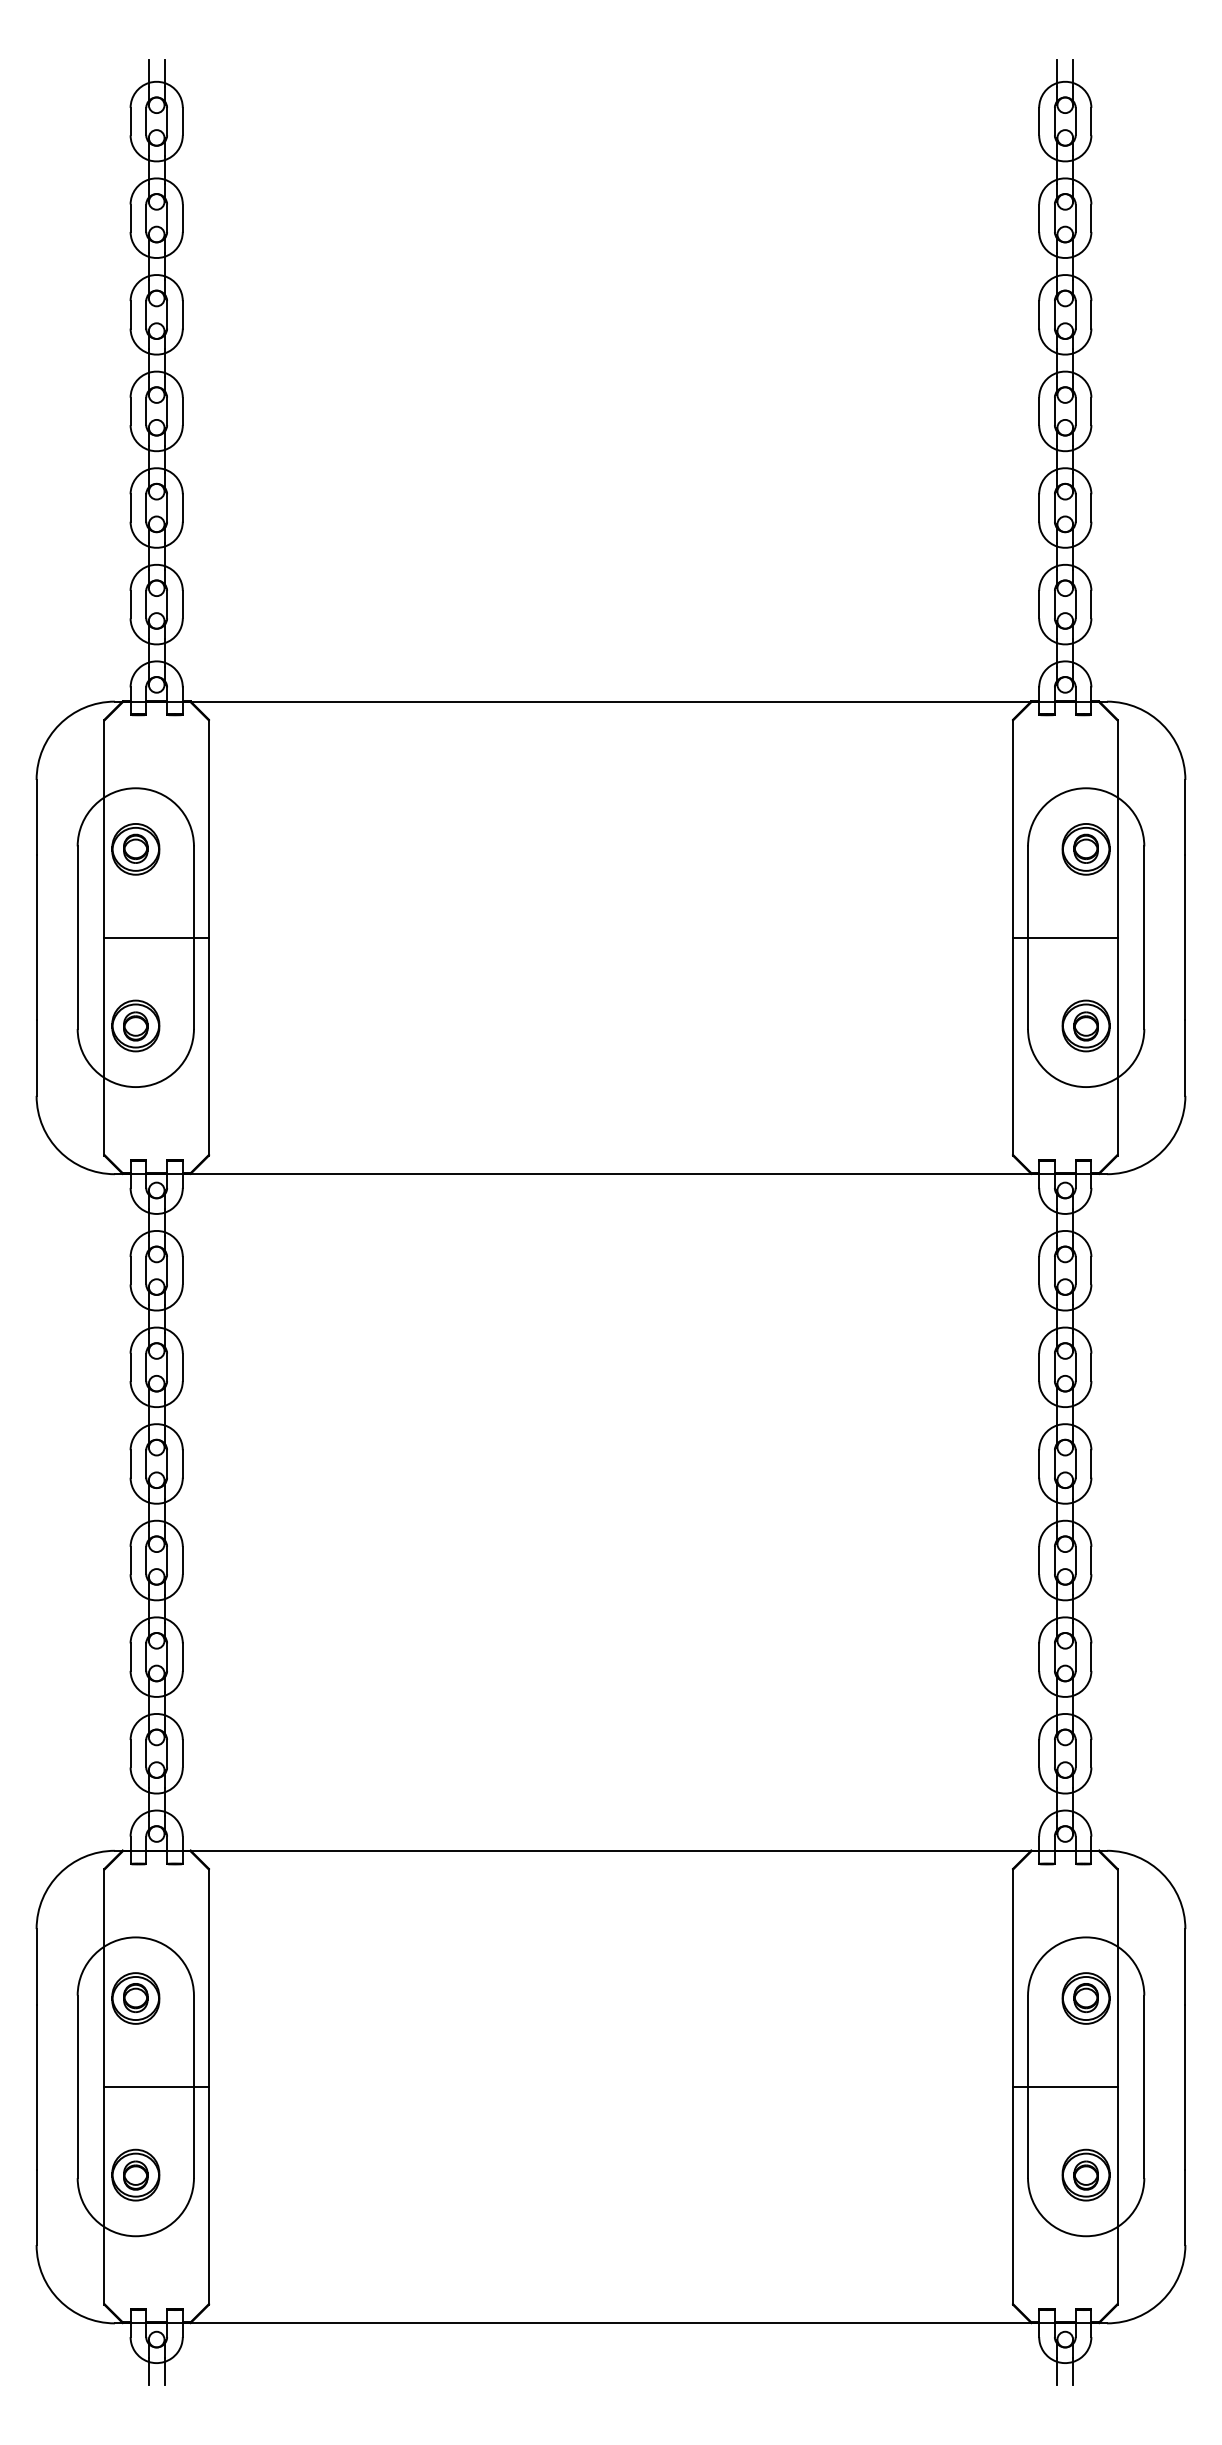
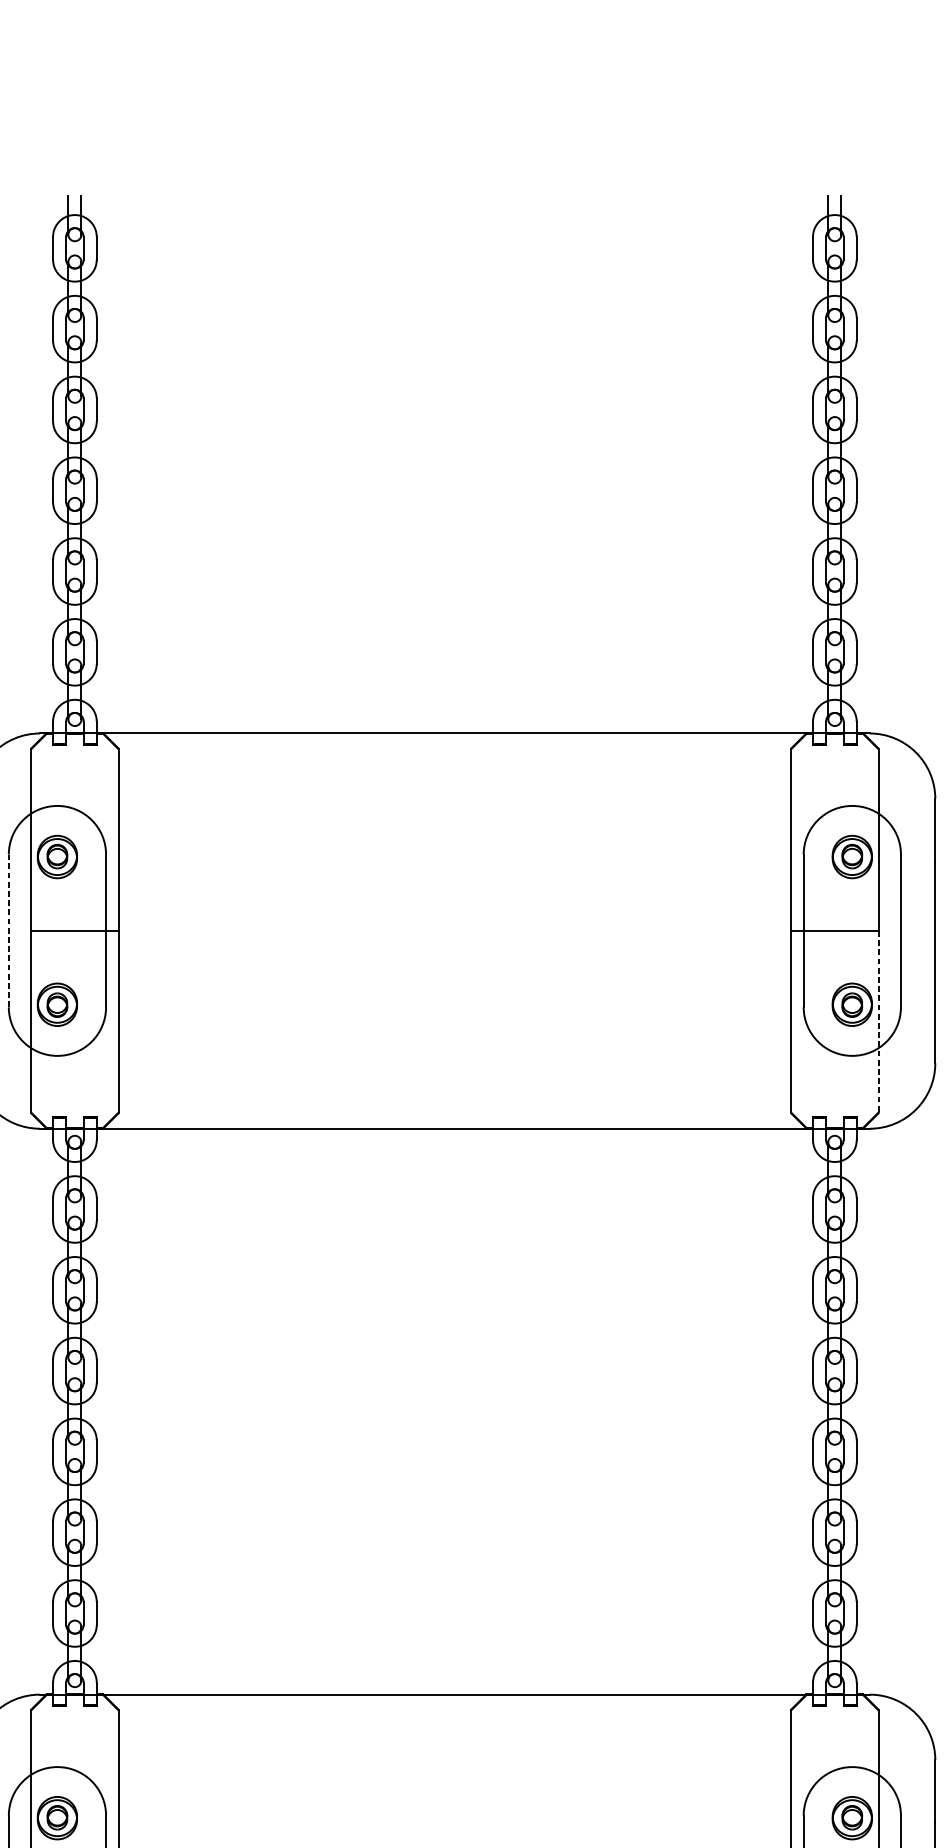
line: (77, 937) -> (8, 930), solid -> dashed
line: (1117, 1047) -> (878, 1022), solid -> dashed

